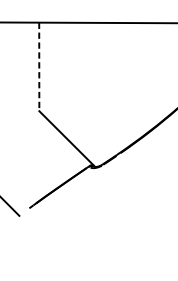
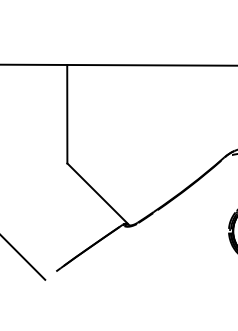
line: (39, 67) -> (67, 114), dashed -> solid

